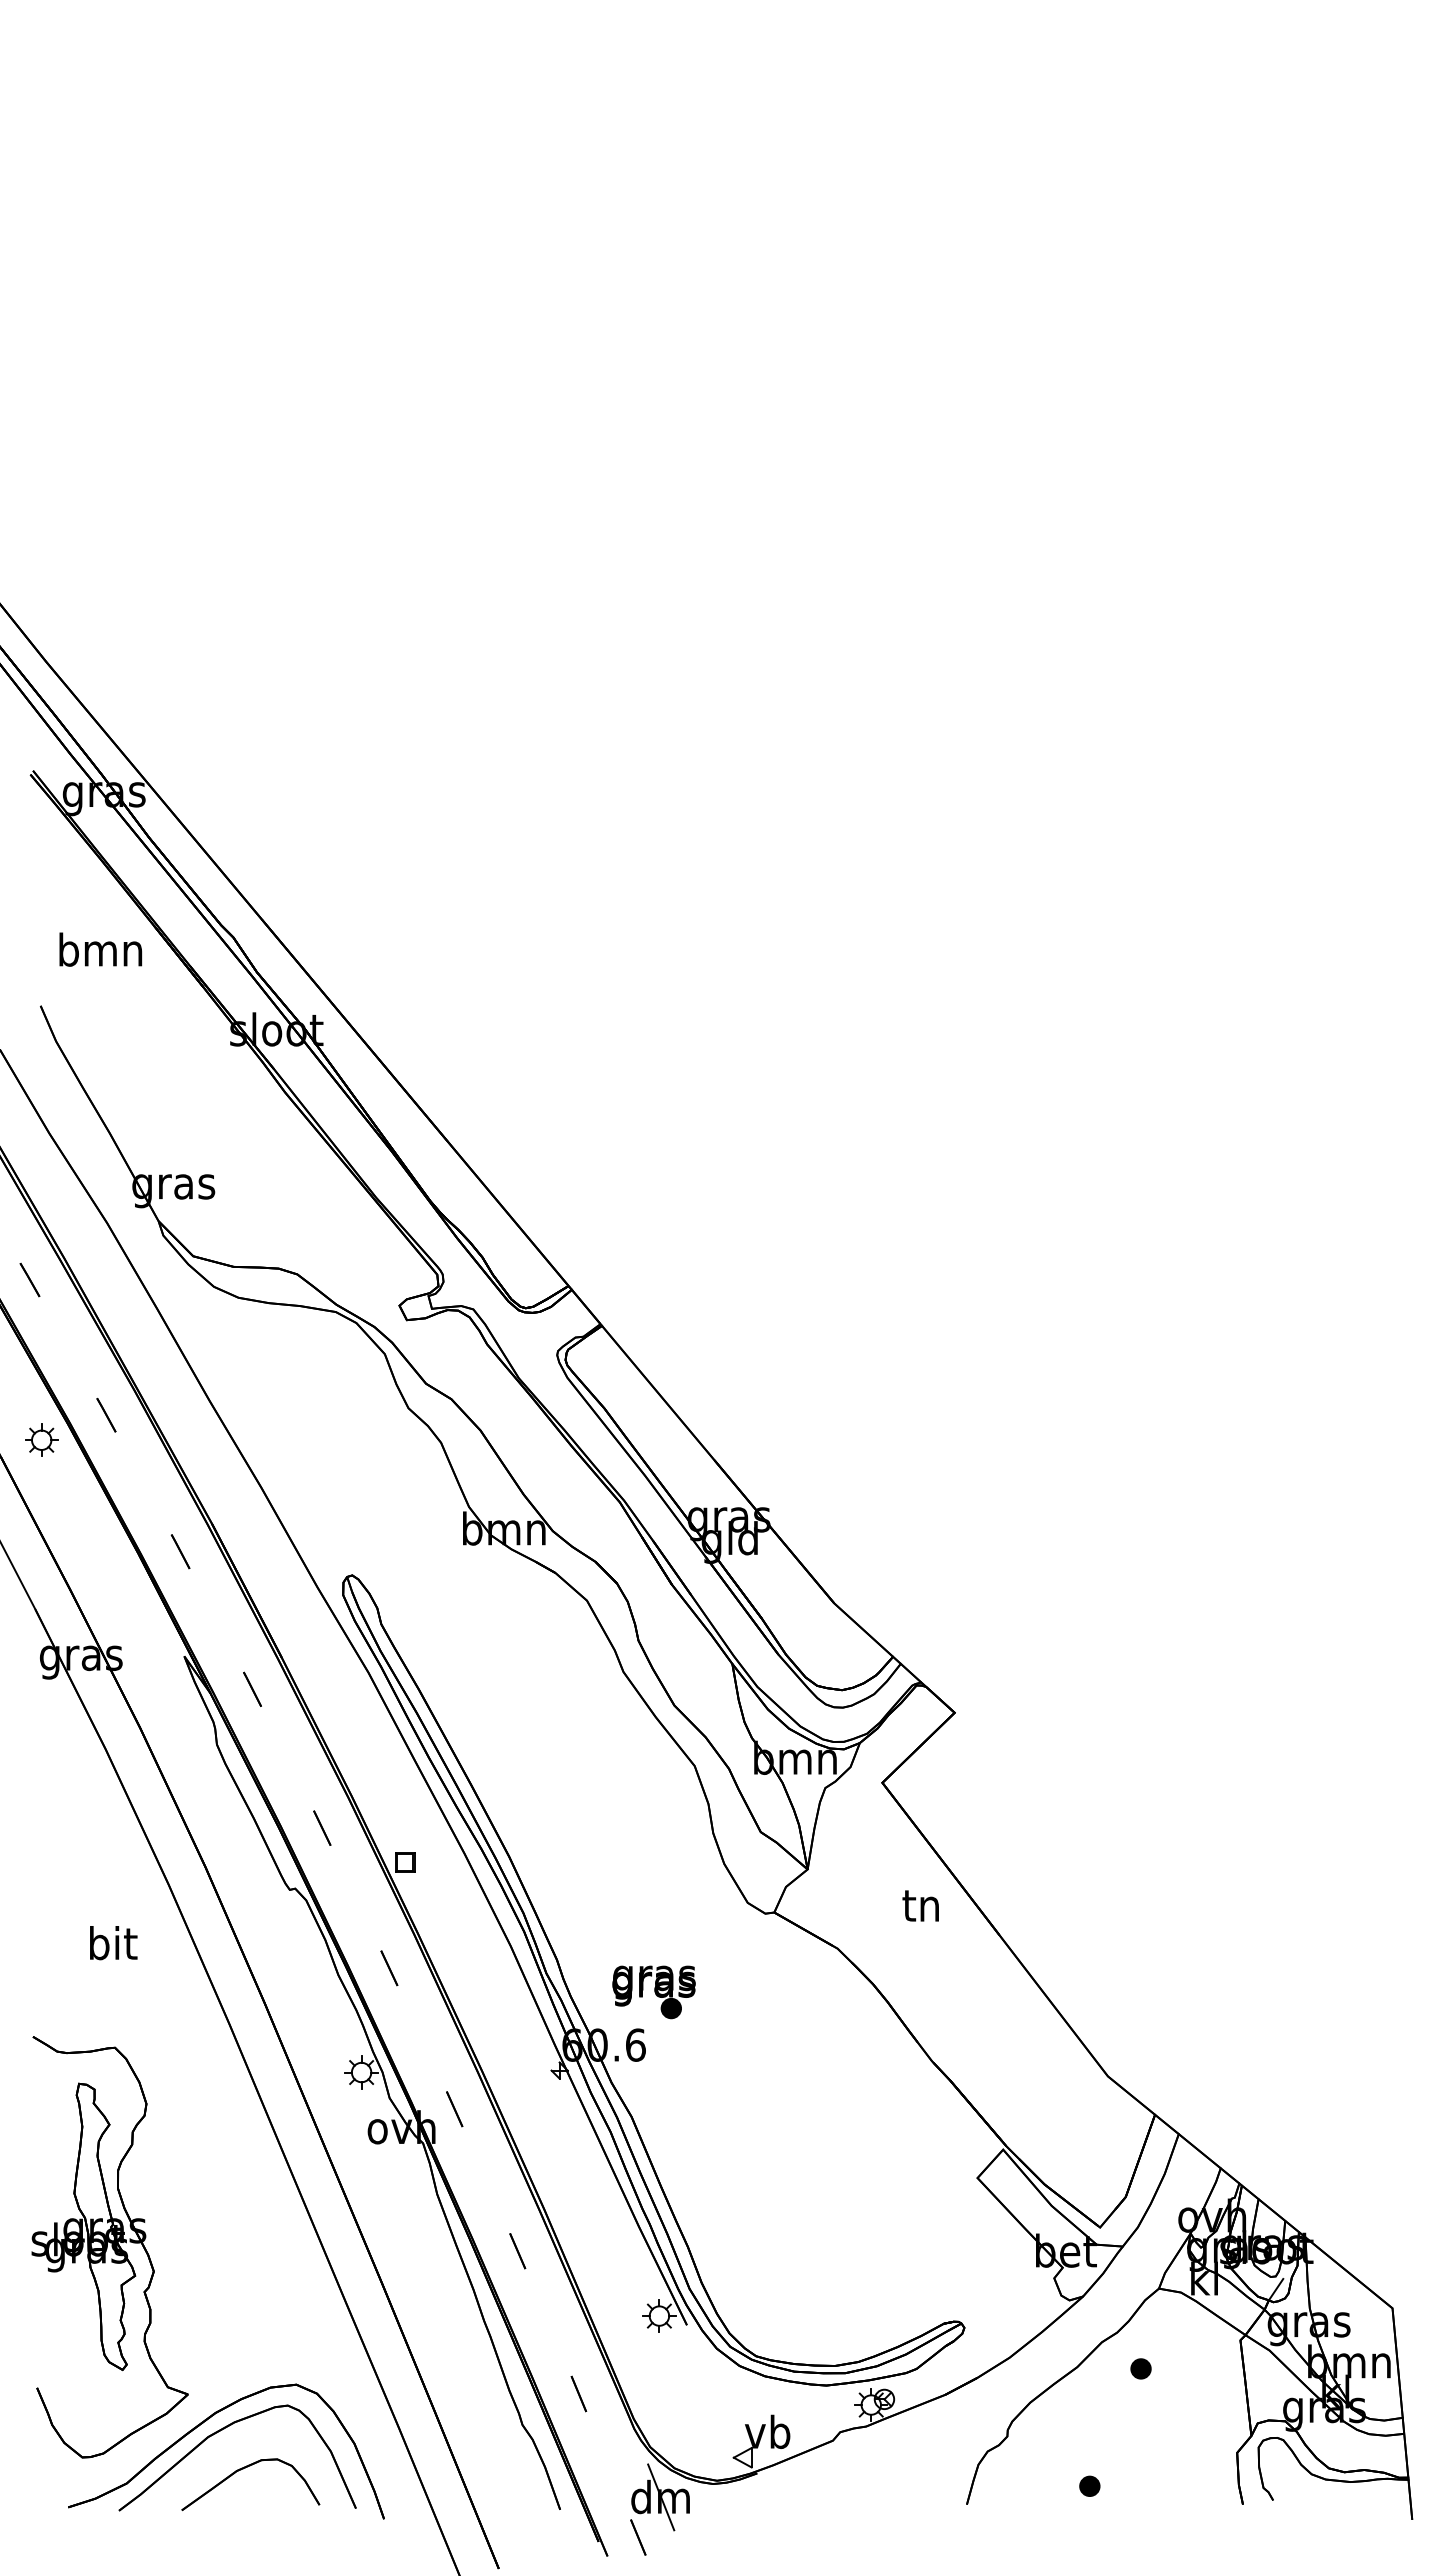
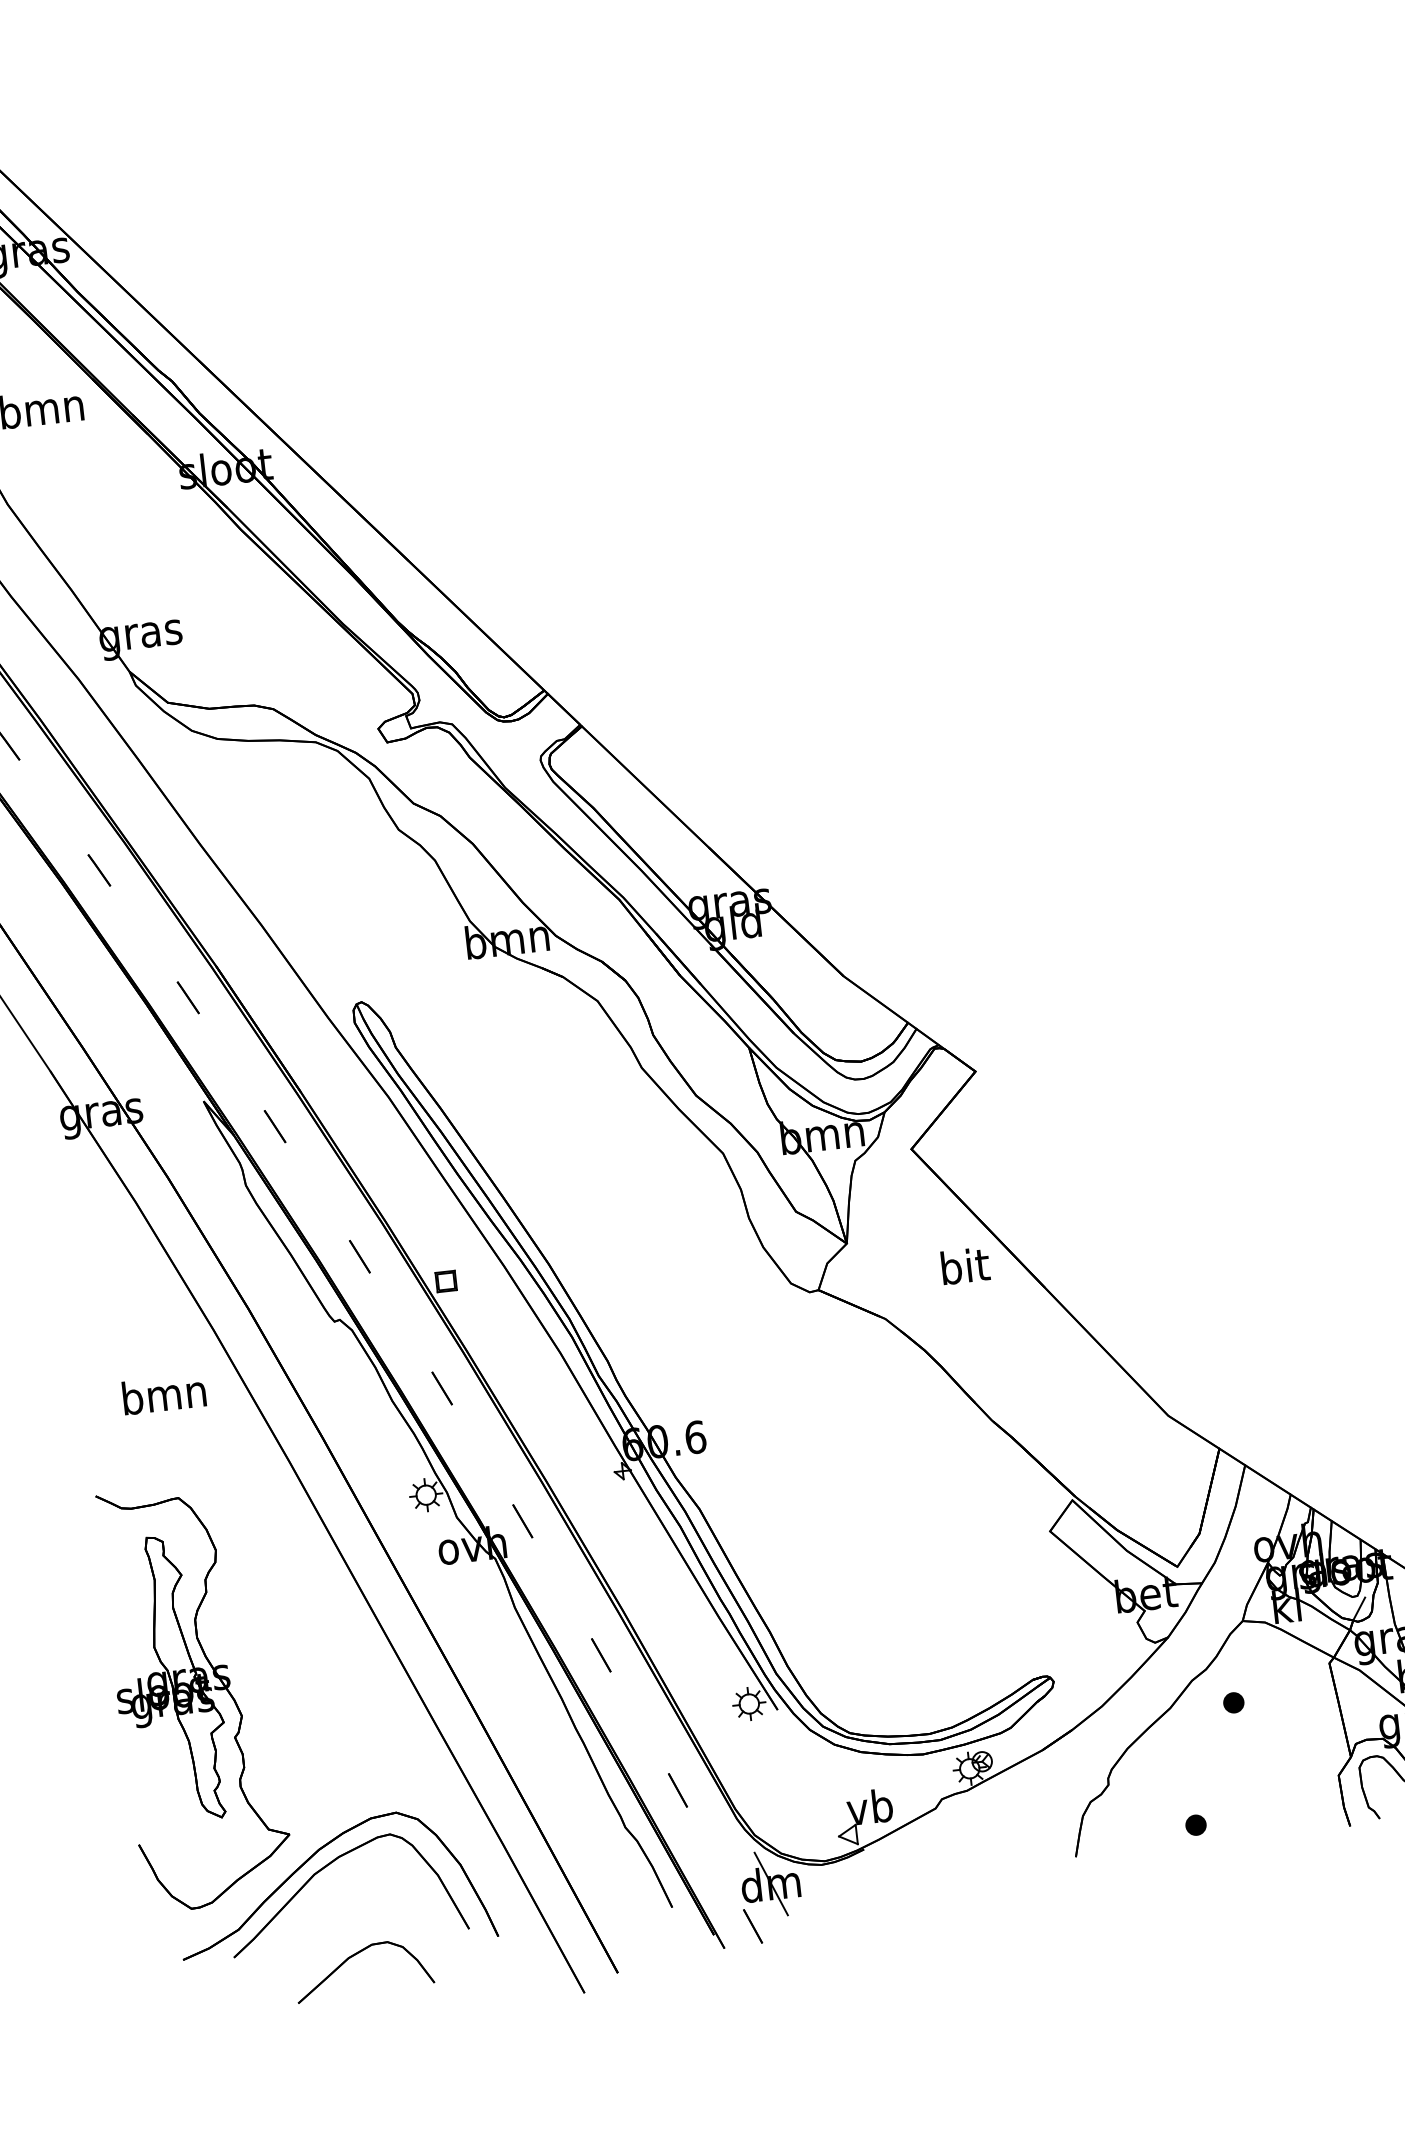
part: (41, 1439) -> (37, 901), removed
text: (922, 1904) -> (964, 1265), tn -> bit
text: (112, 1943) -> (164, 1394), bit -> bmn
part: (653, 1992) -> (707, 1383), removed
part: (243, 2469) -> (355, 1955), moved

